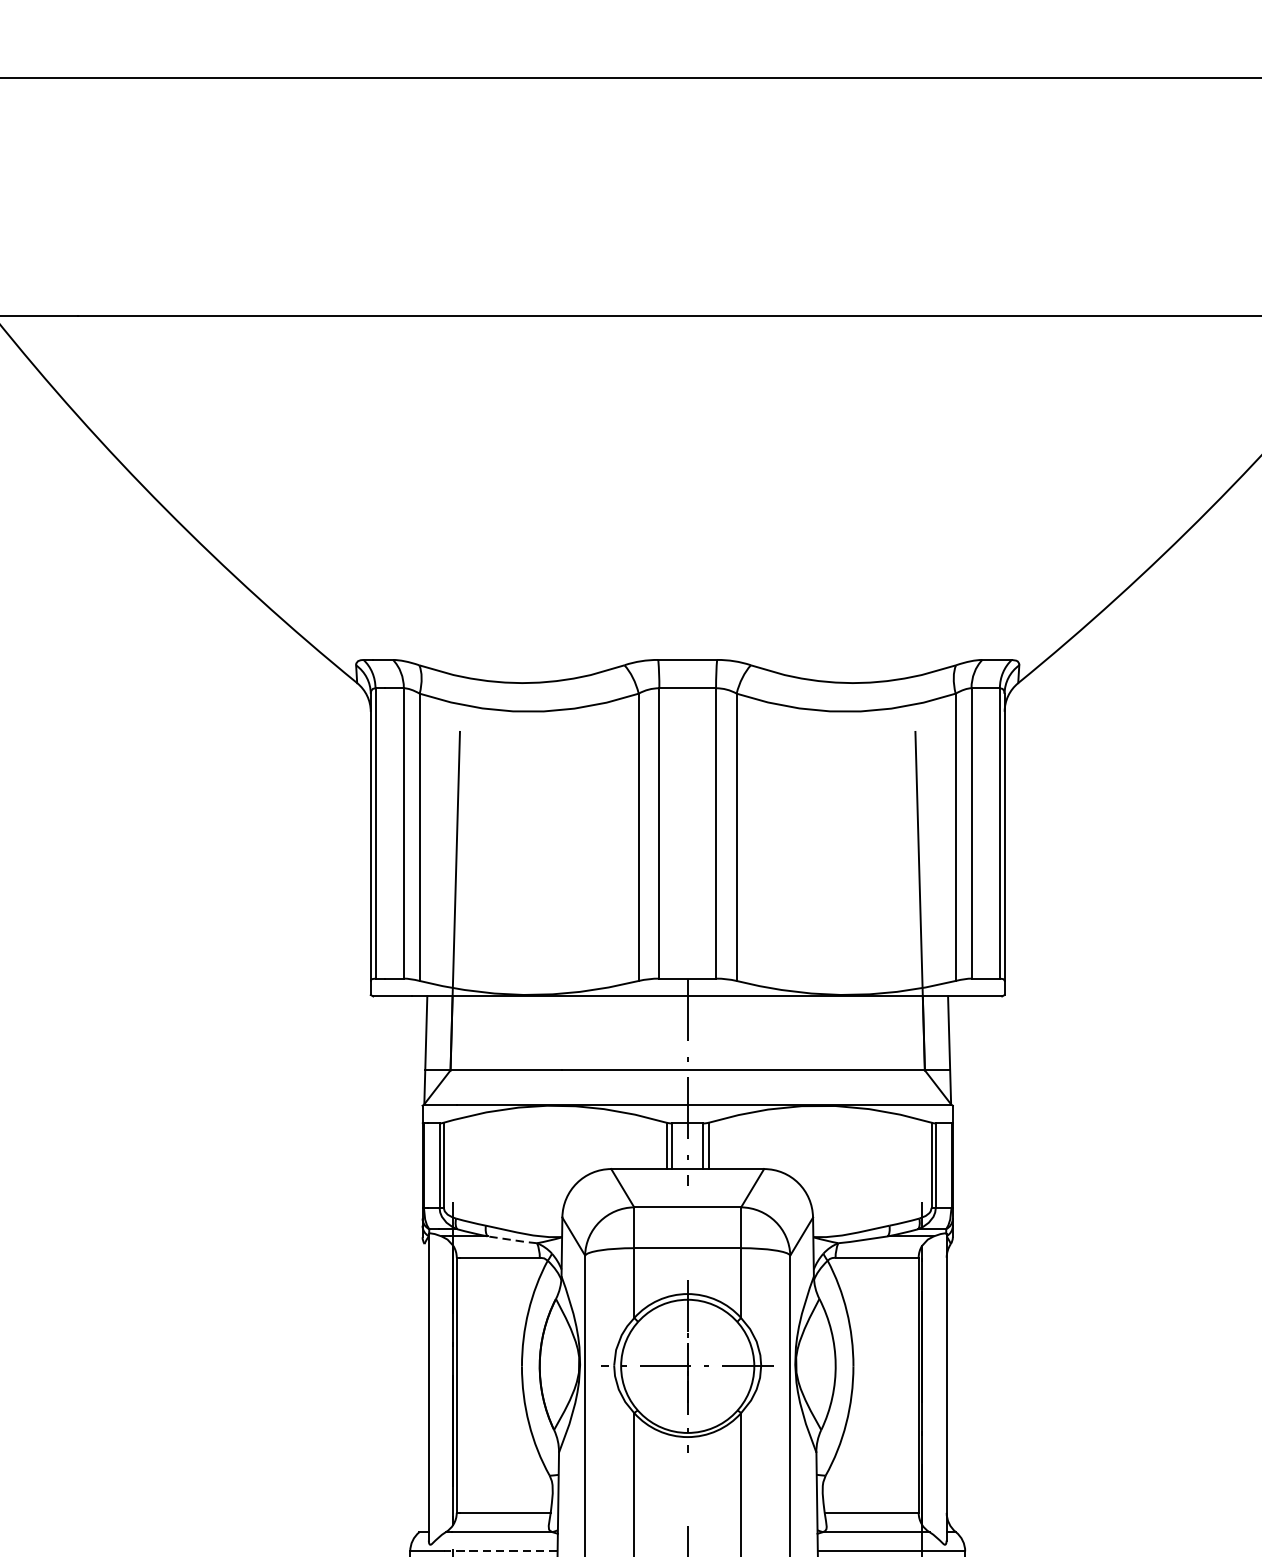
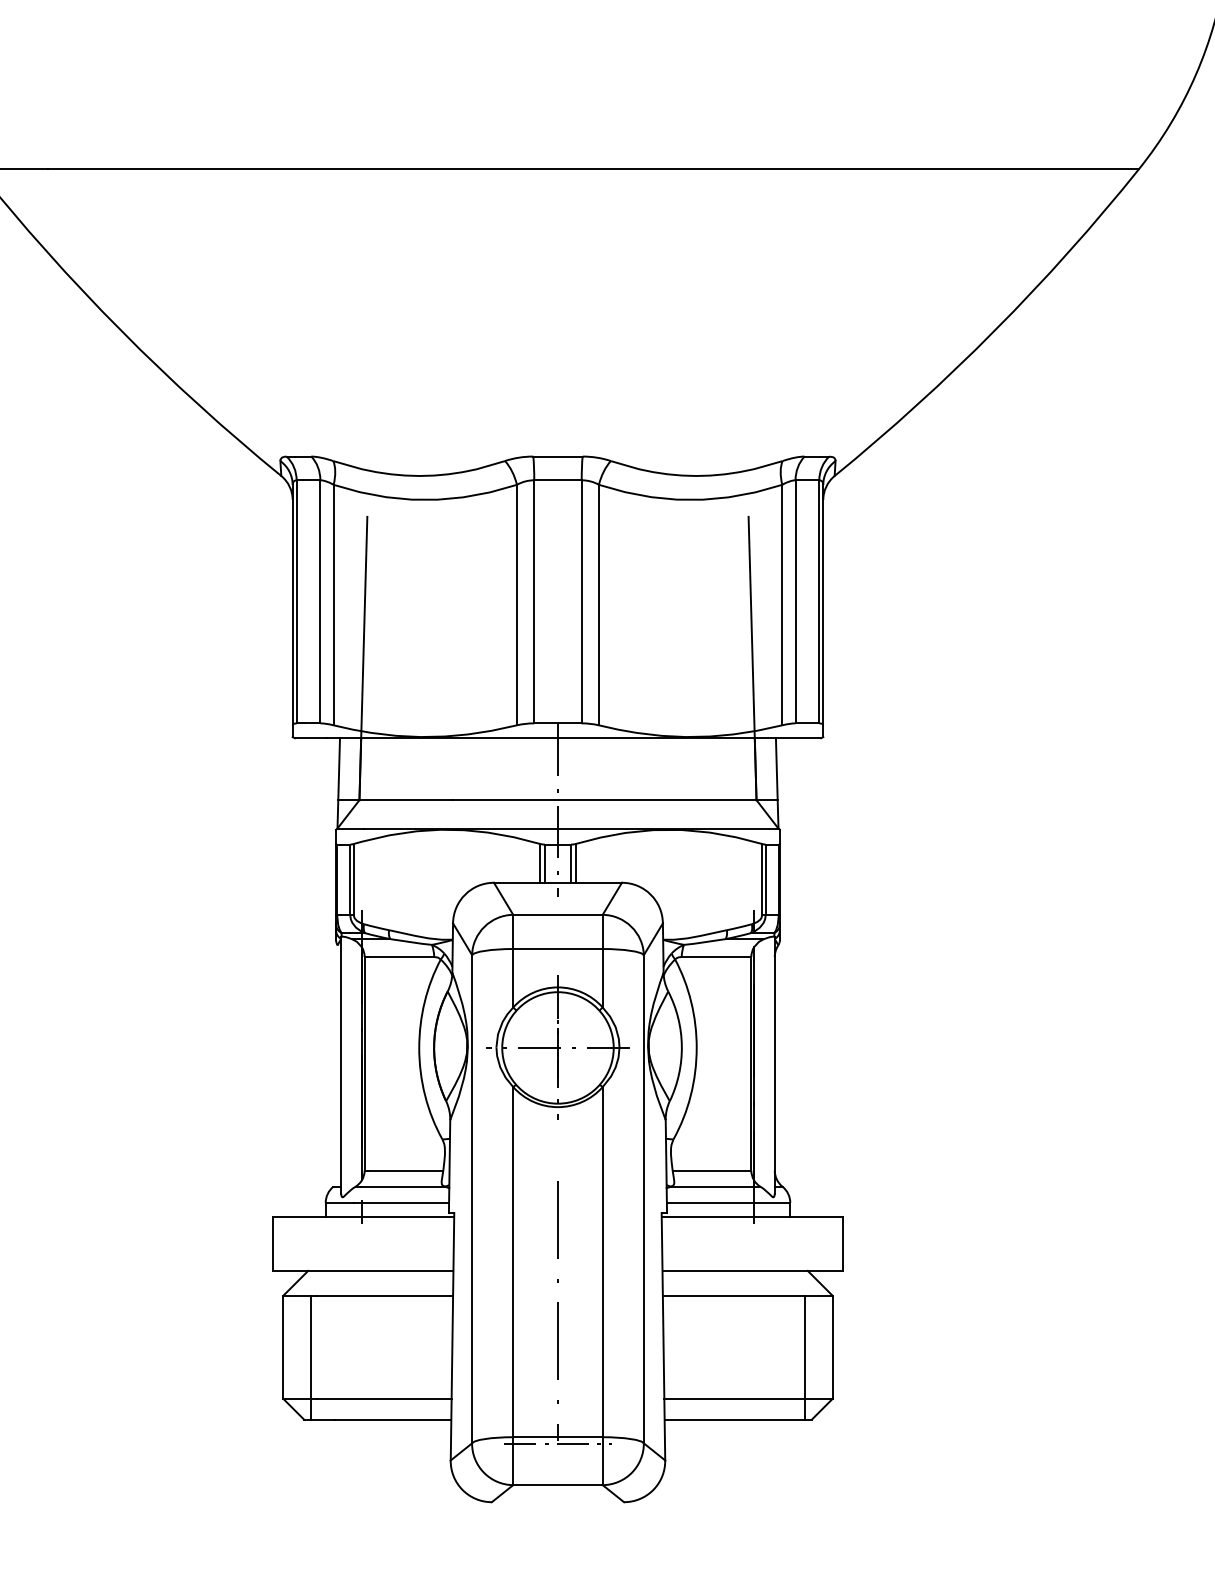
line: (512, 1240) -> (411, 942), dashed -> solid
line: (500, 1551) -> (401, 1202), dashed -> solid

